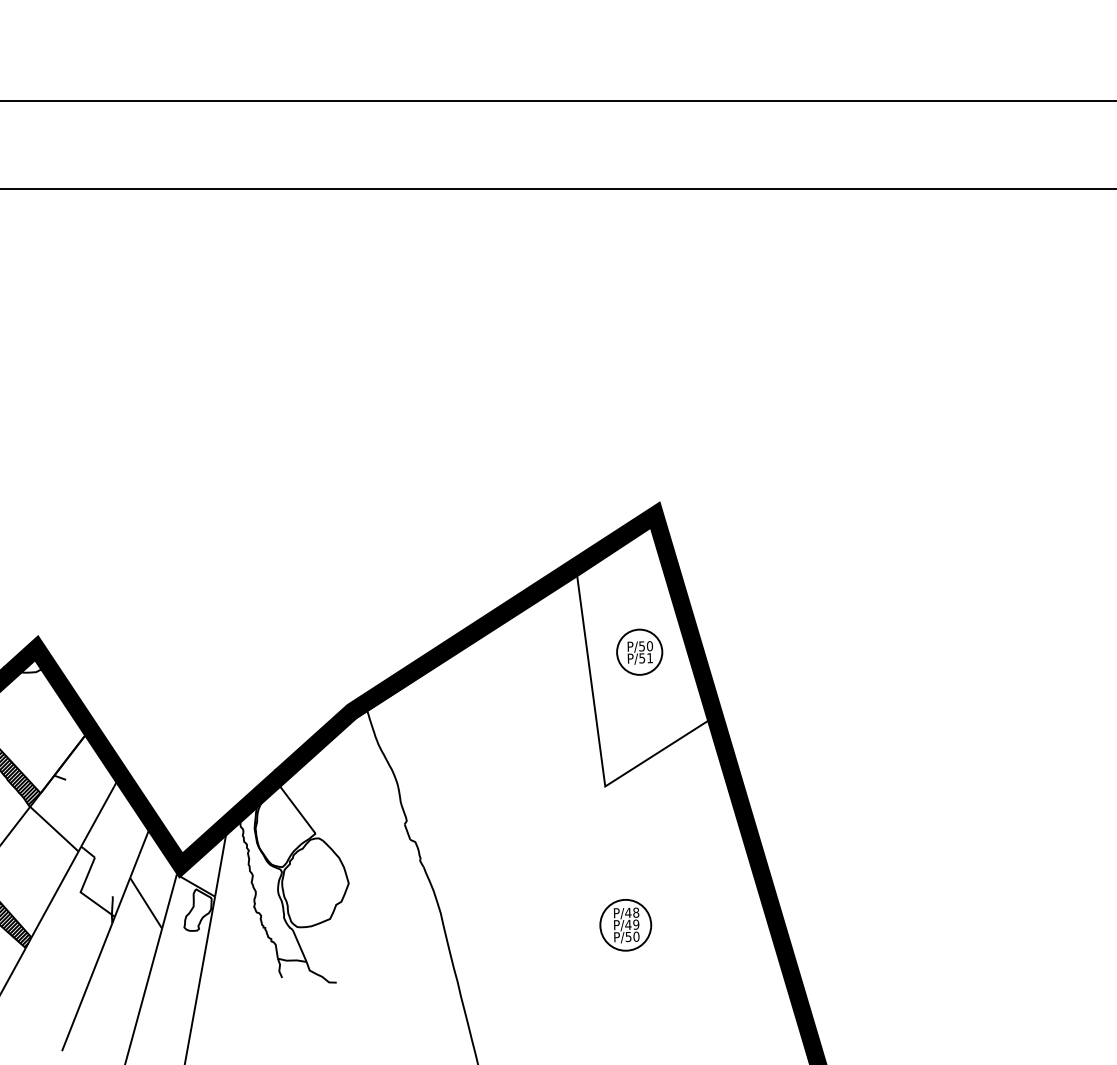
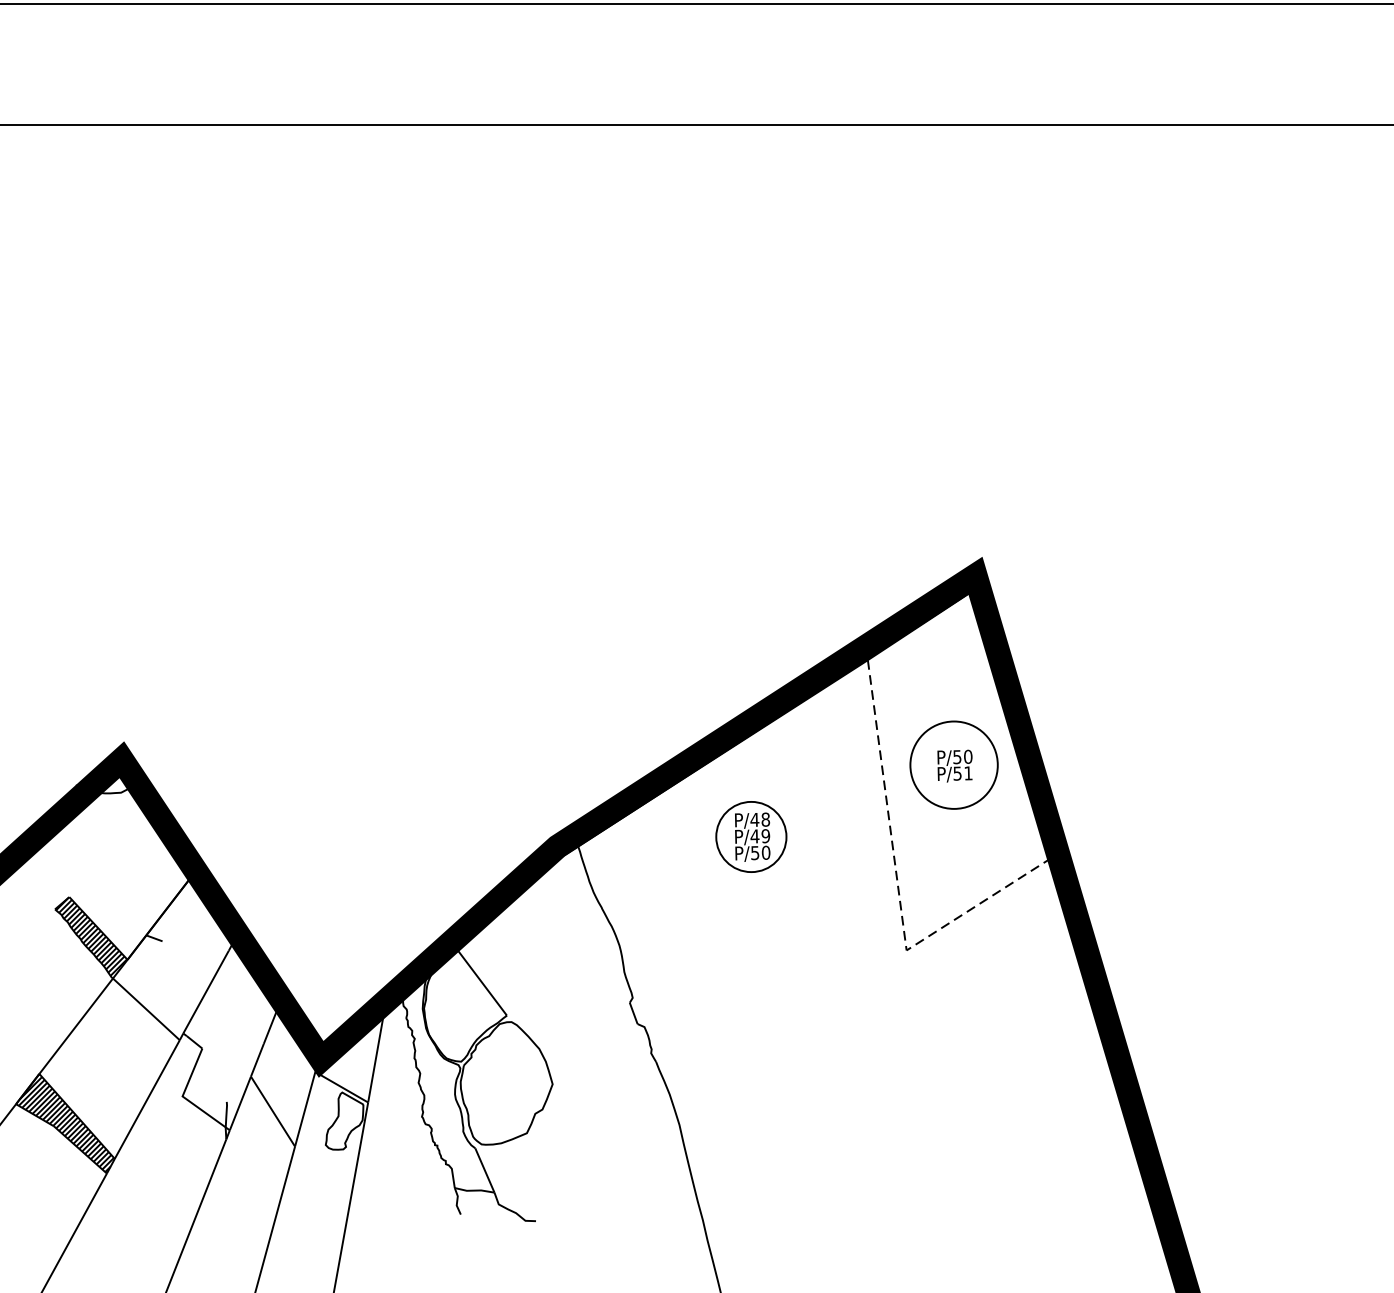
circle: (639, 651) -> (953, 764), size x1.4
line: (599, 746) -> (898, 895), solid -> dashed
part: (625, 925) -> (750, 837), moved

